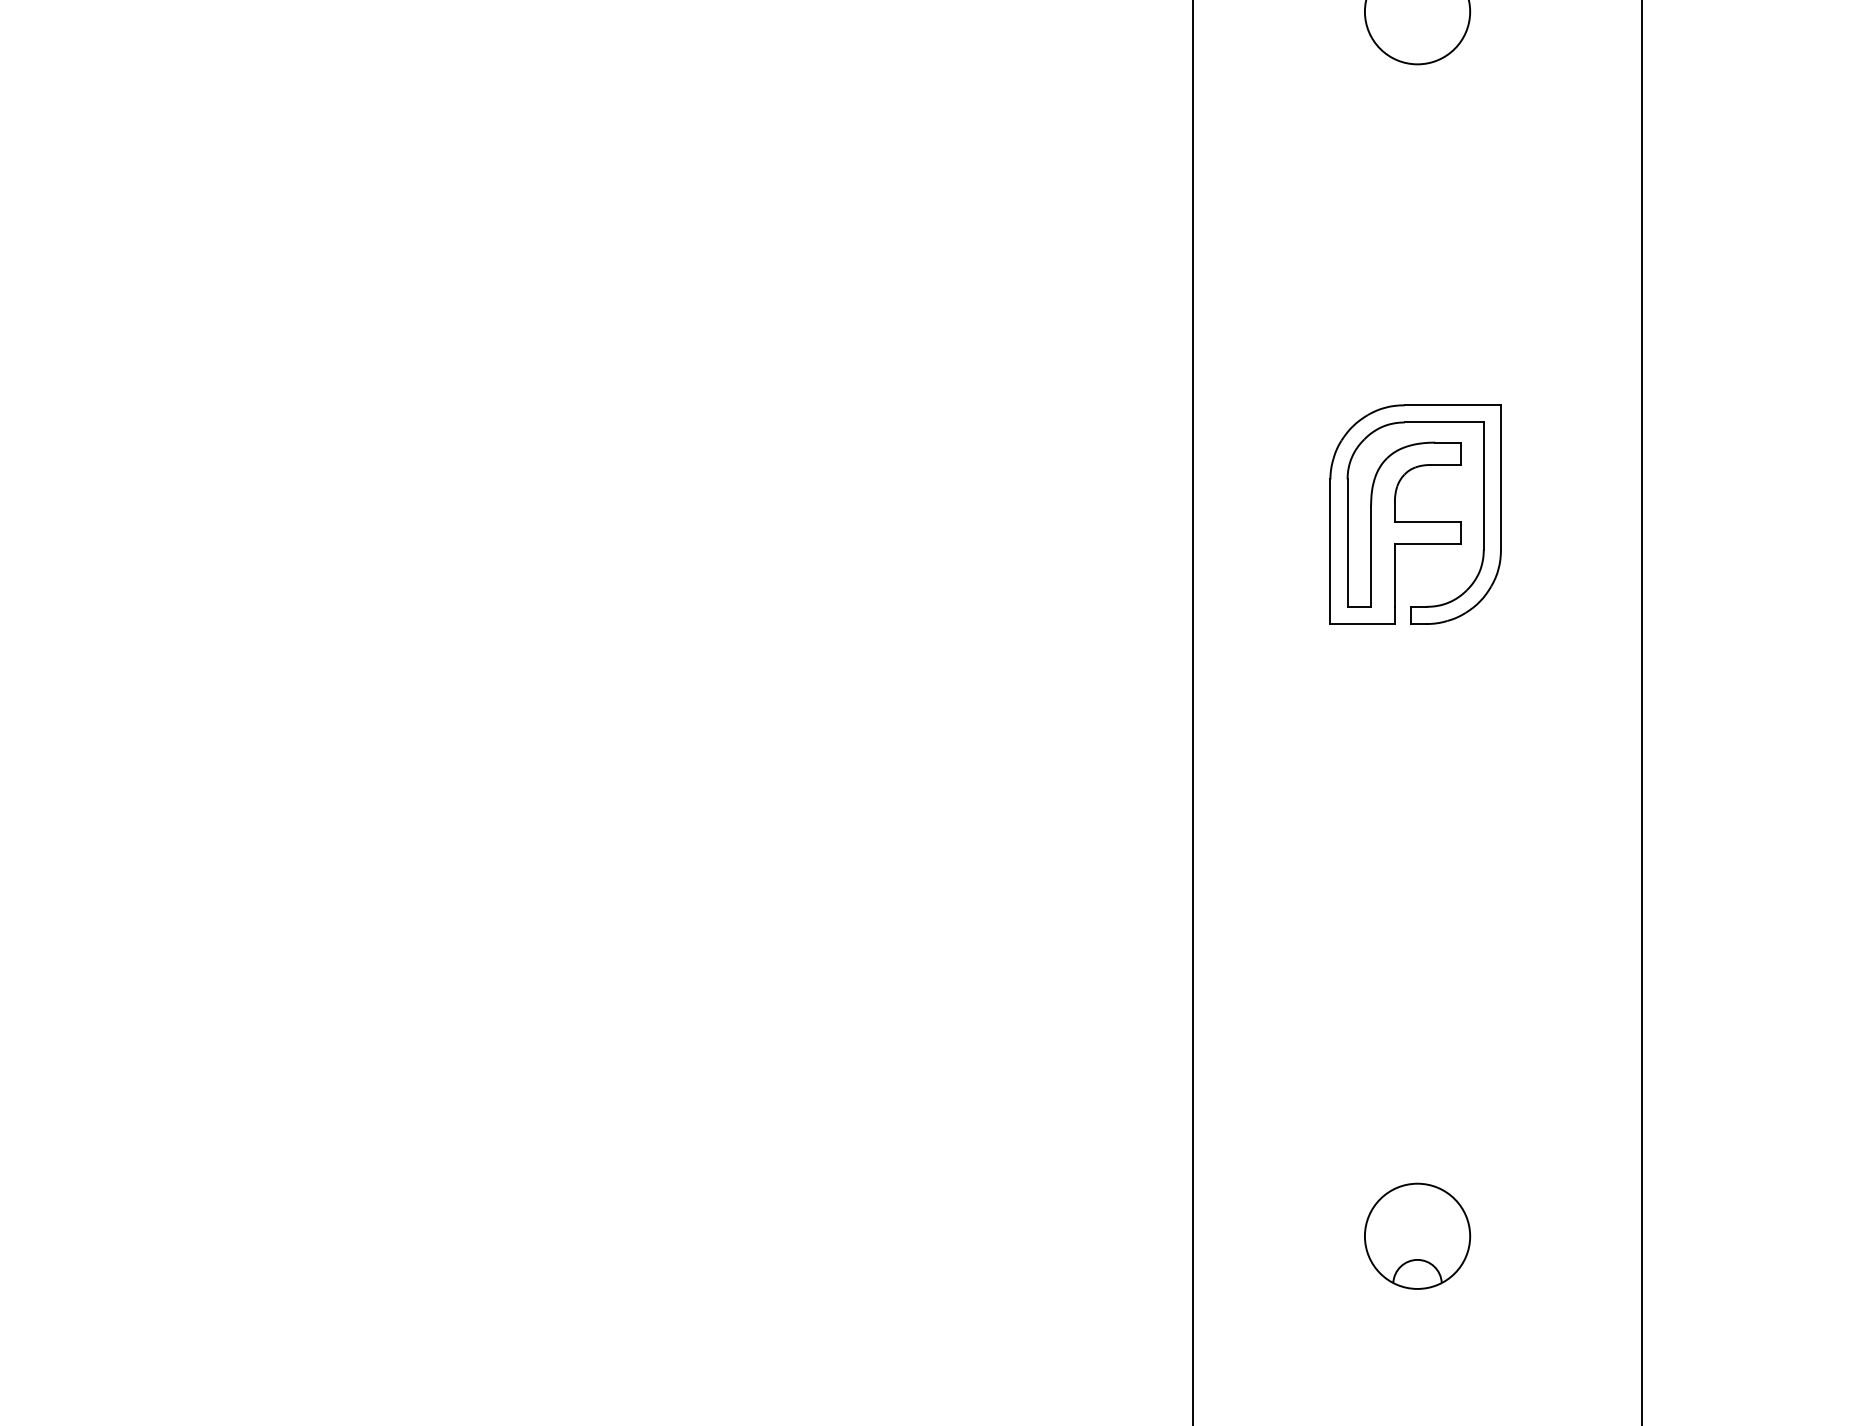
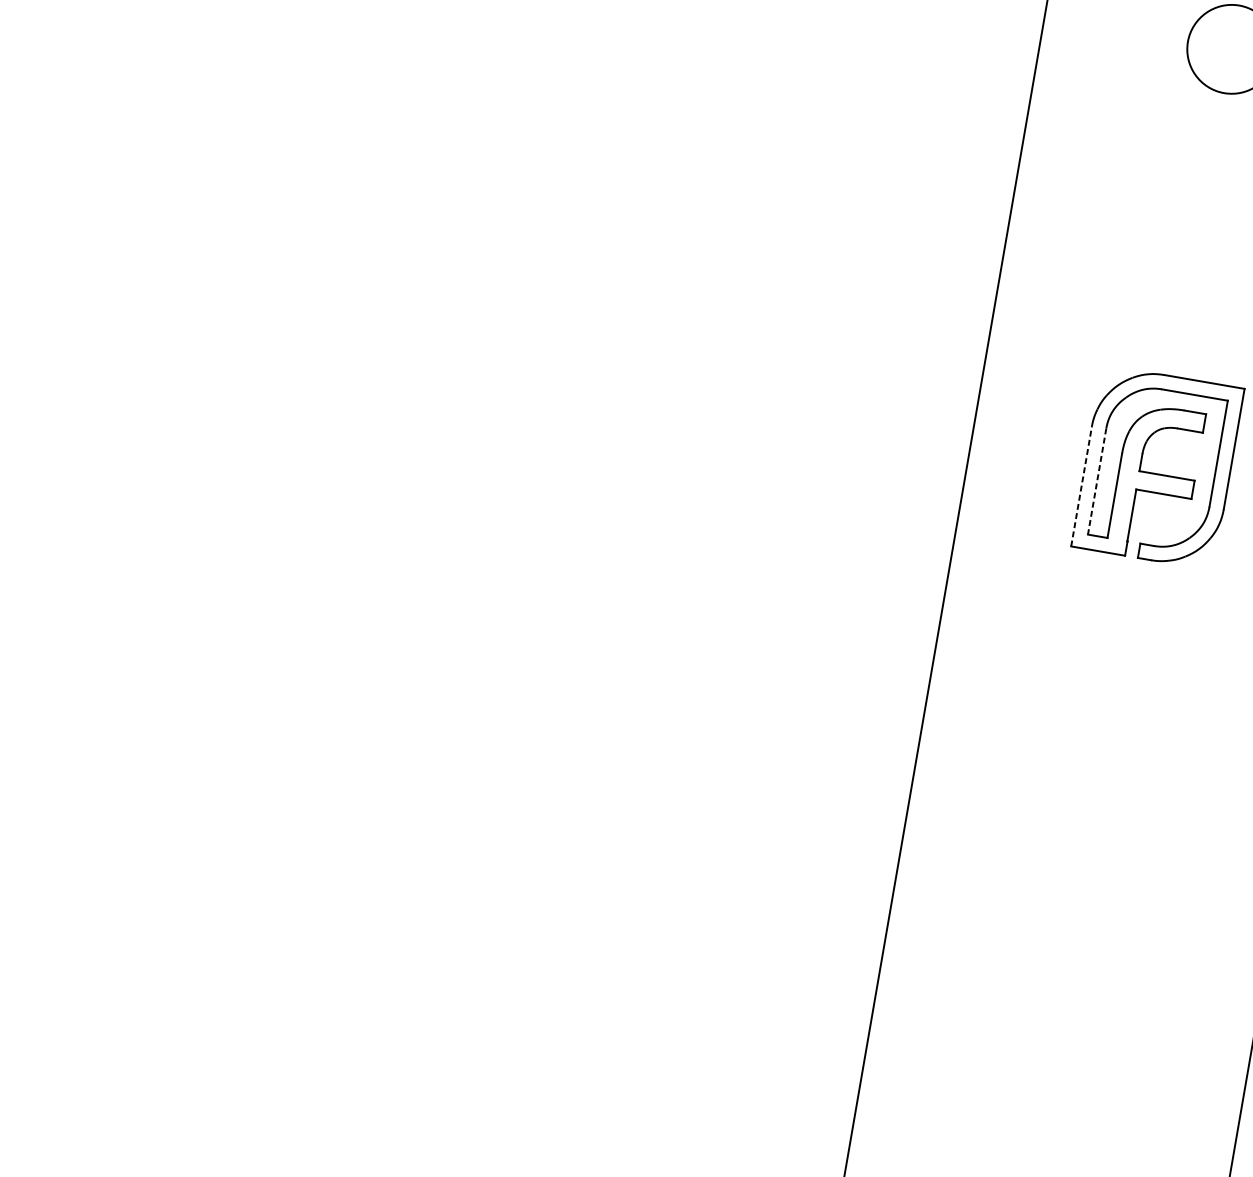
line: (1347, 543) -> (1097, 481), solid -> dashed
line: (1330, 551) -> (1081, 486), solid -> dashed
part: (1417, 1235) -> (1055, 1067), removed

